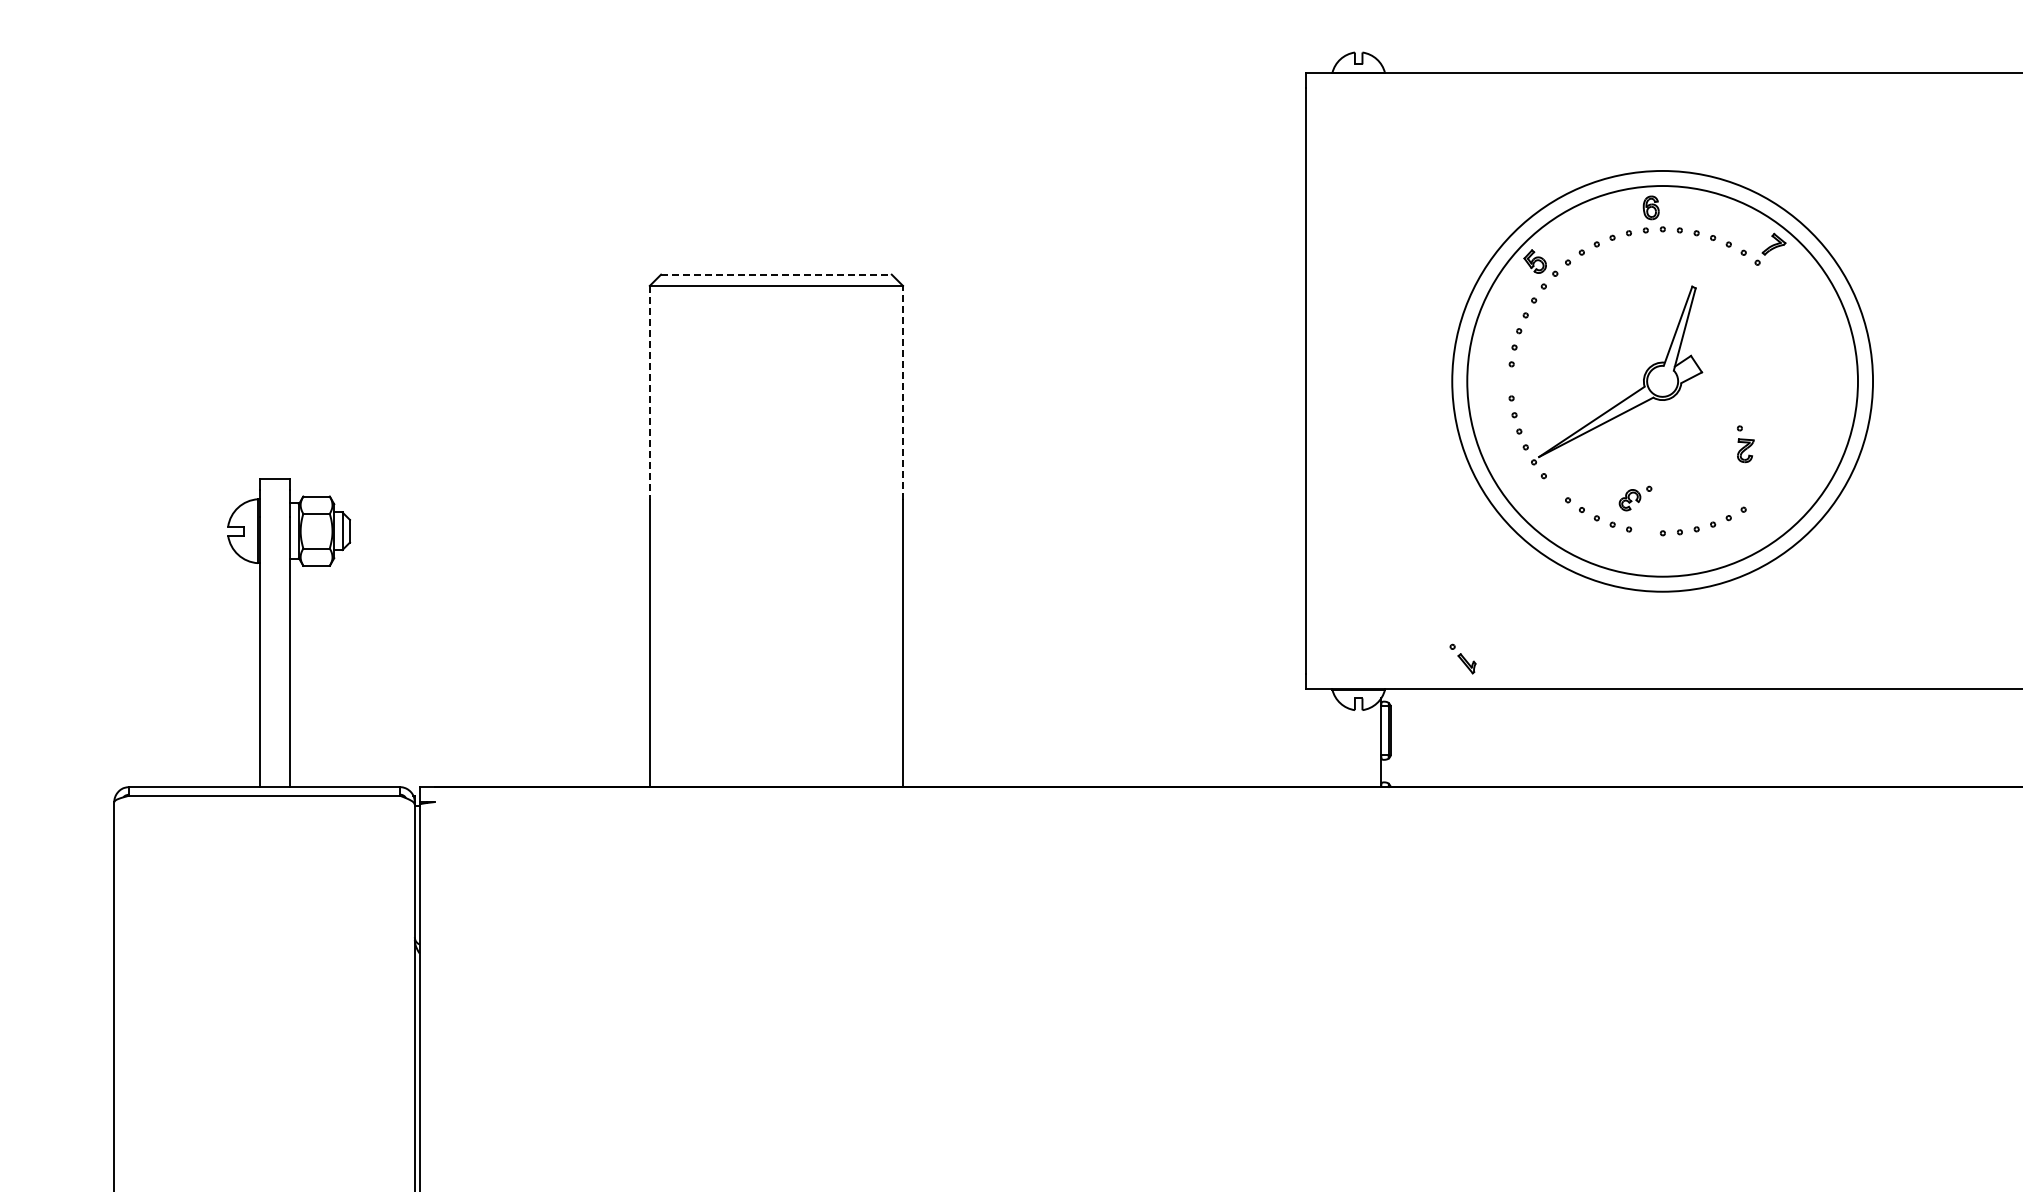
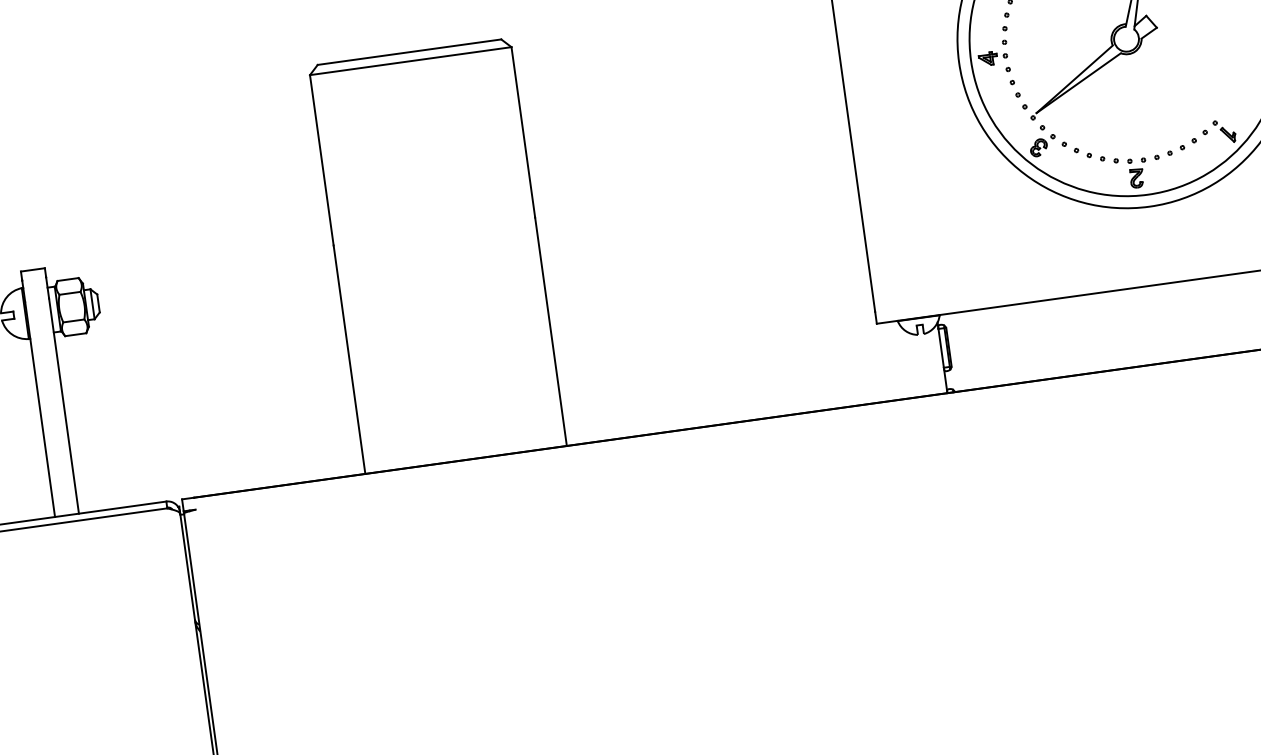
line: (776, 274) -> (409, 52), dashed -> solid
part: (1494, 381) -> (992, 57), added
line: (903, 392) -> (523, 131), dashed -> solid
line: (649, 393) -> (321, 160), dashed -> solid
part: (1745, 444) -> (1136, 173), moved
part: (1635, 498) -> (1043, 145), moved
part: (1462, 658) -> (1224, 131), moved

